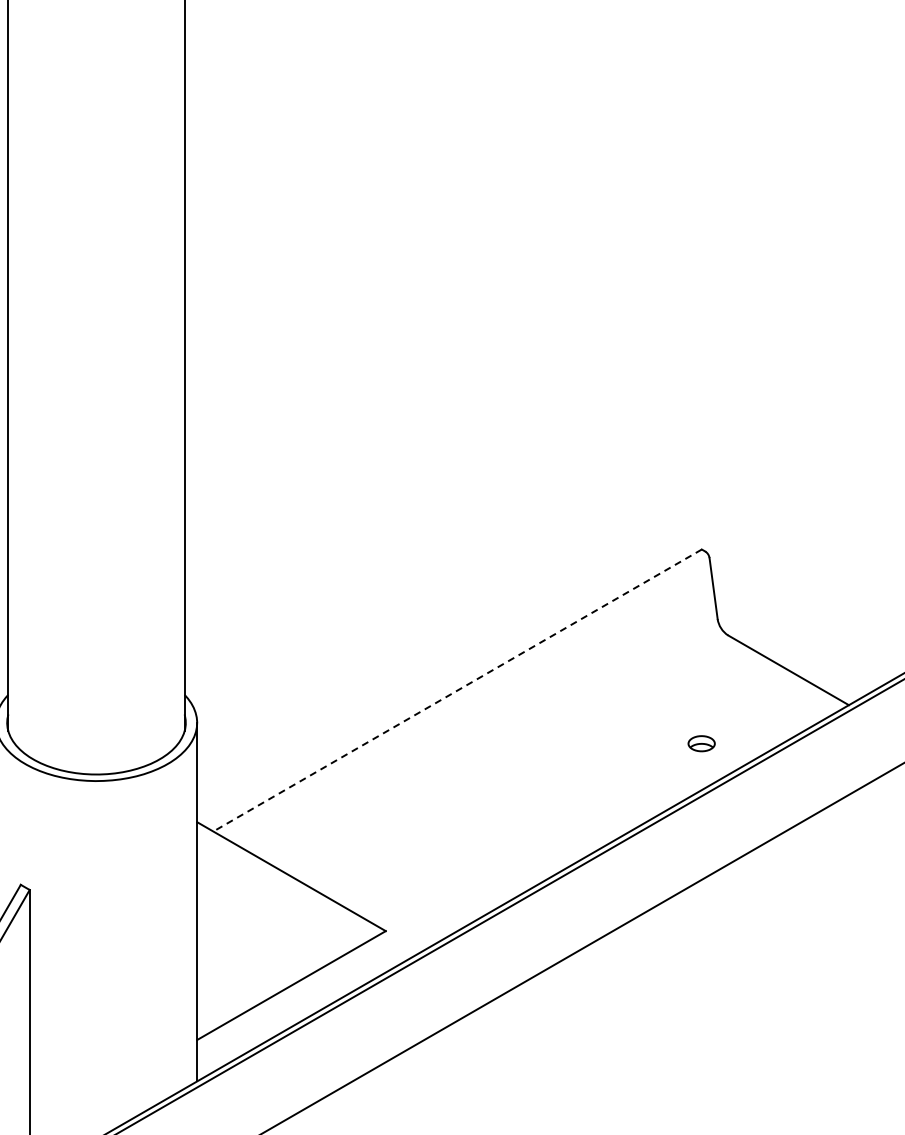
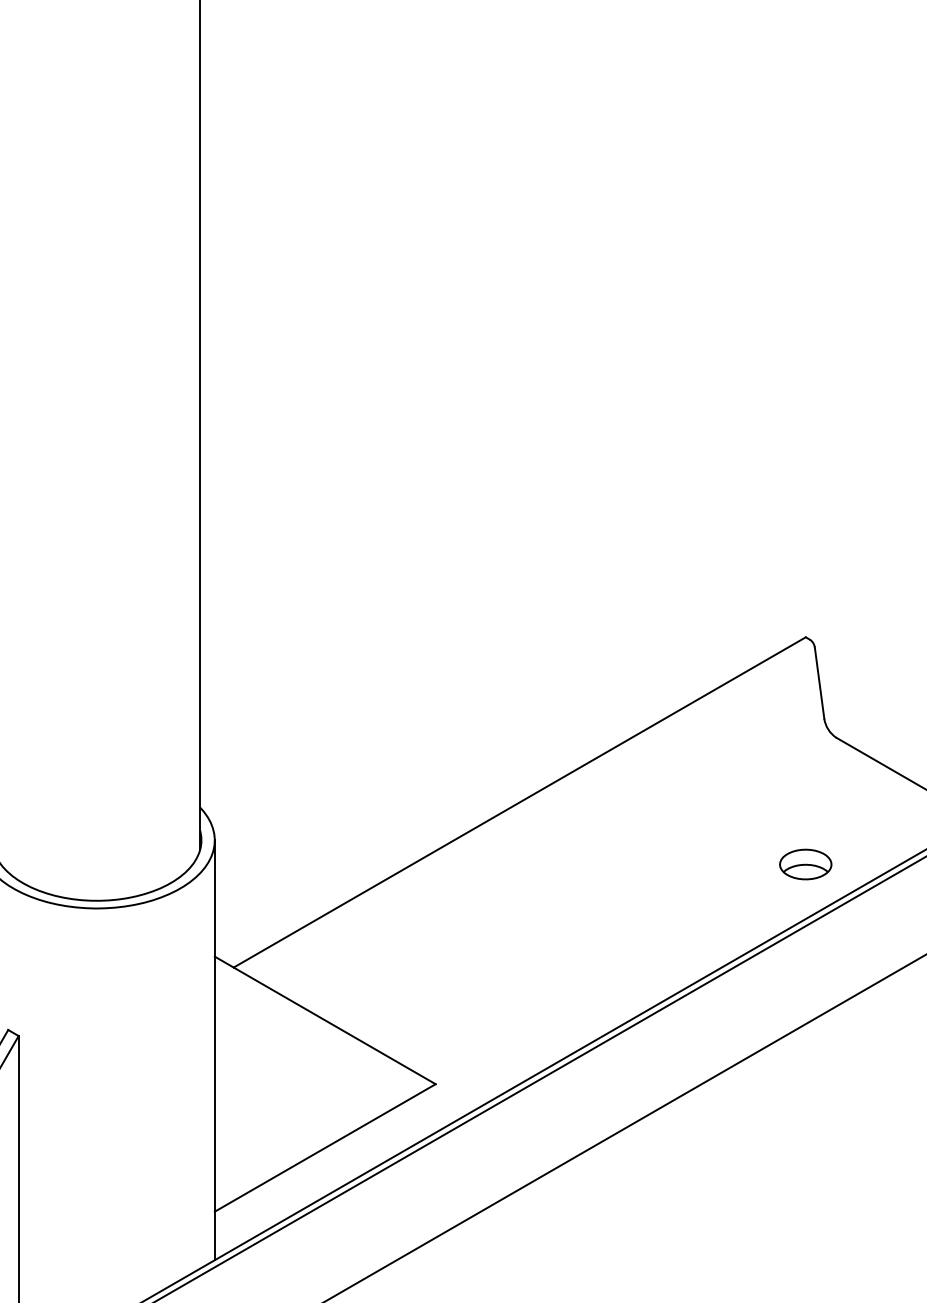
line: (457, 690) -> (519, 802), dashed -> solid
part: (701, 743) -> (805, 864), size x1.67

